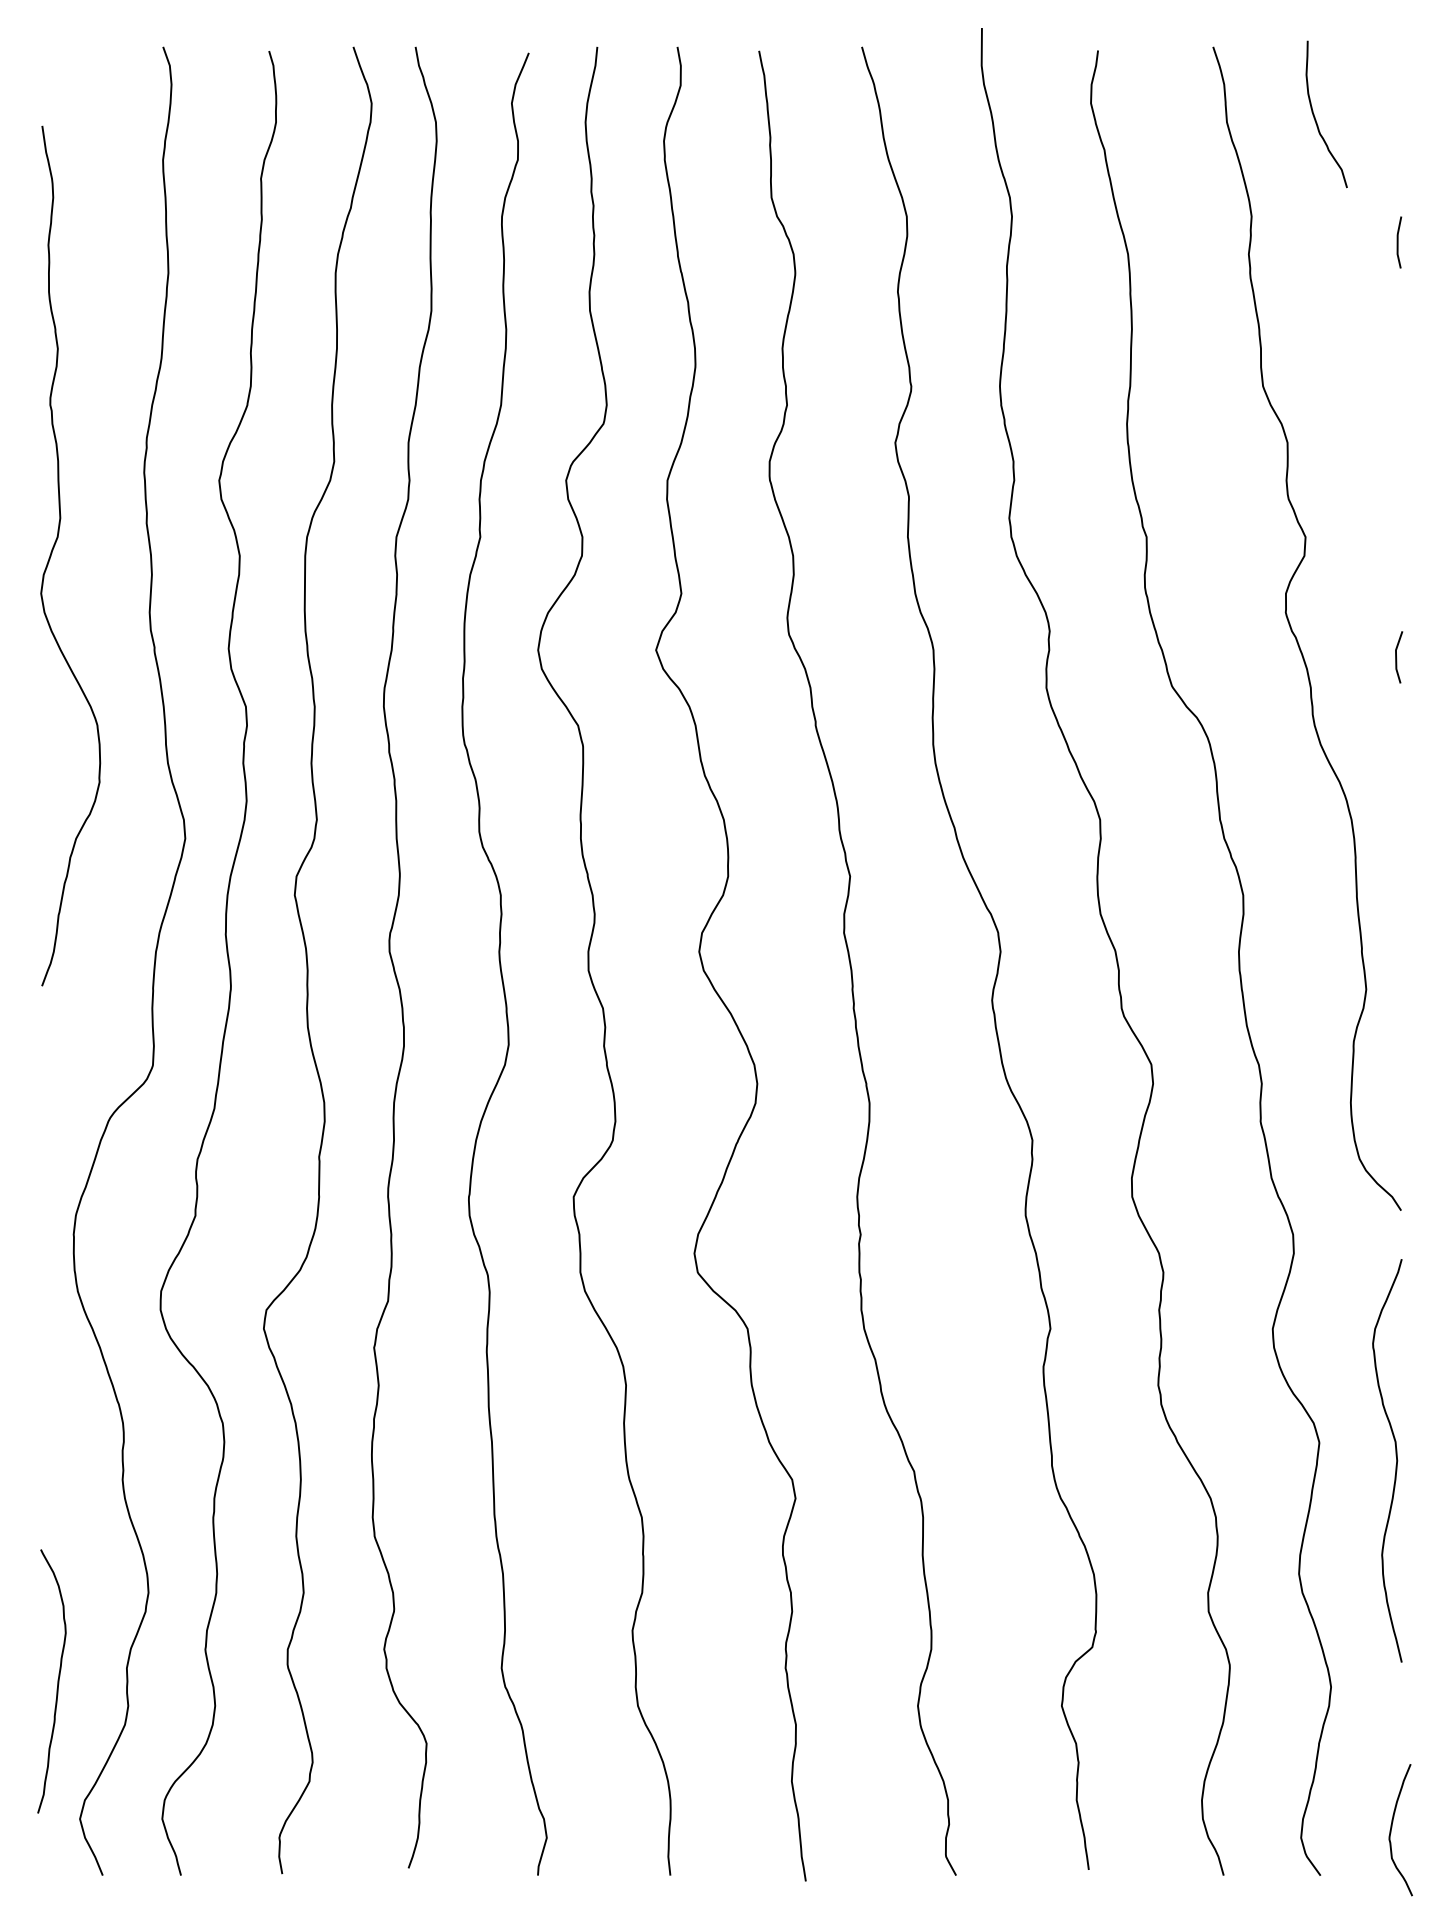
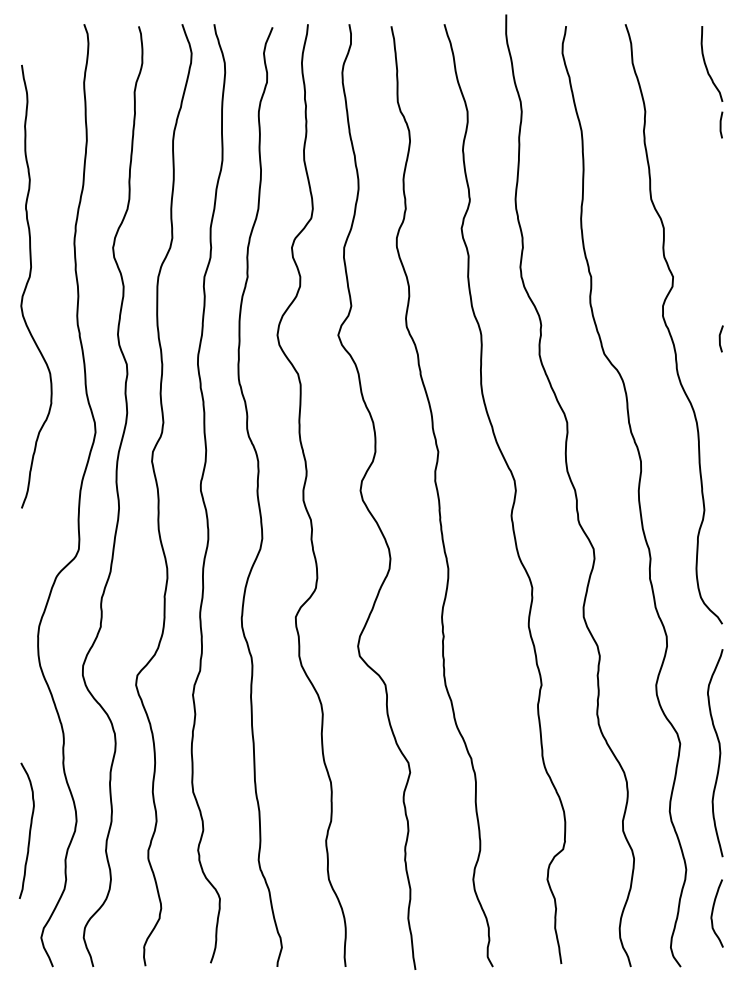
curve: (1315, 115) -> (706, 64), moved
curve: (57, 1680) -> (29, 830), moved
curve: (1393, 1828) -> (713, 912), moved

